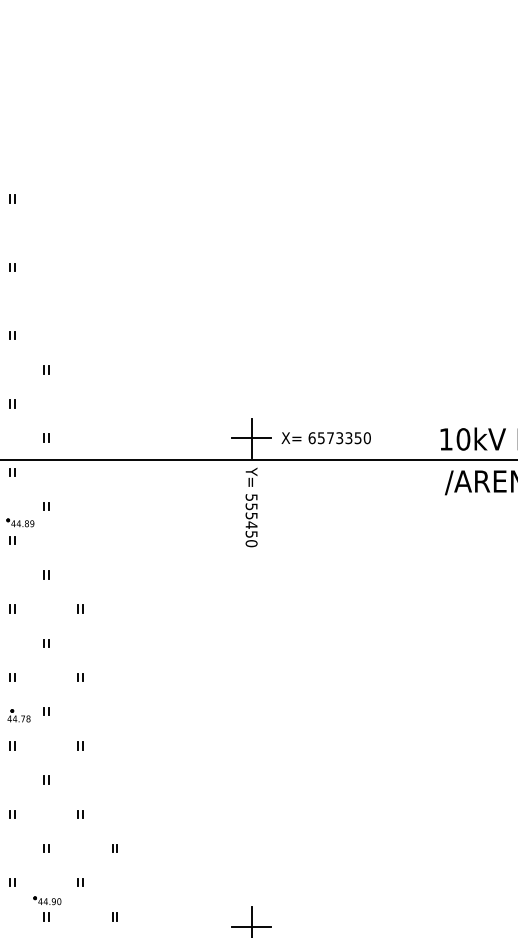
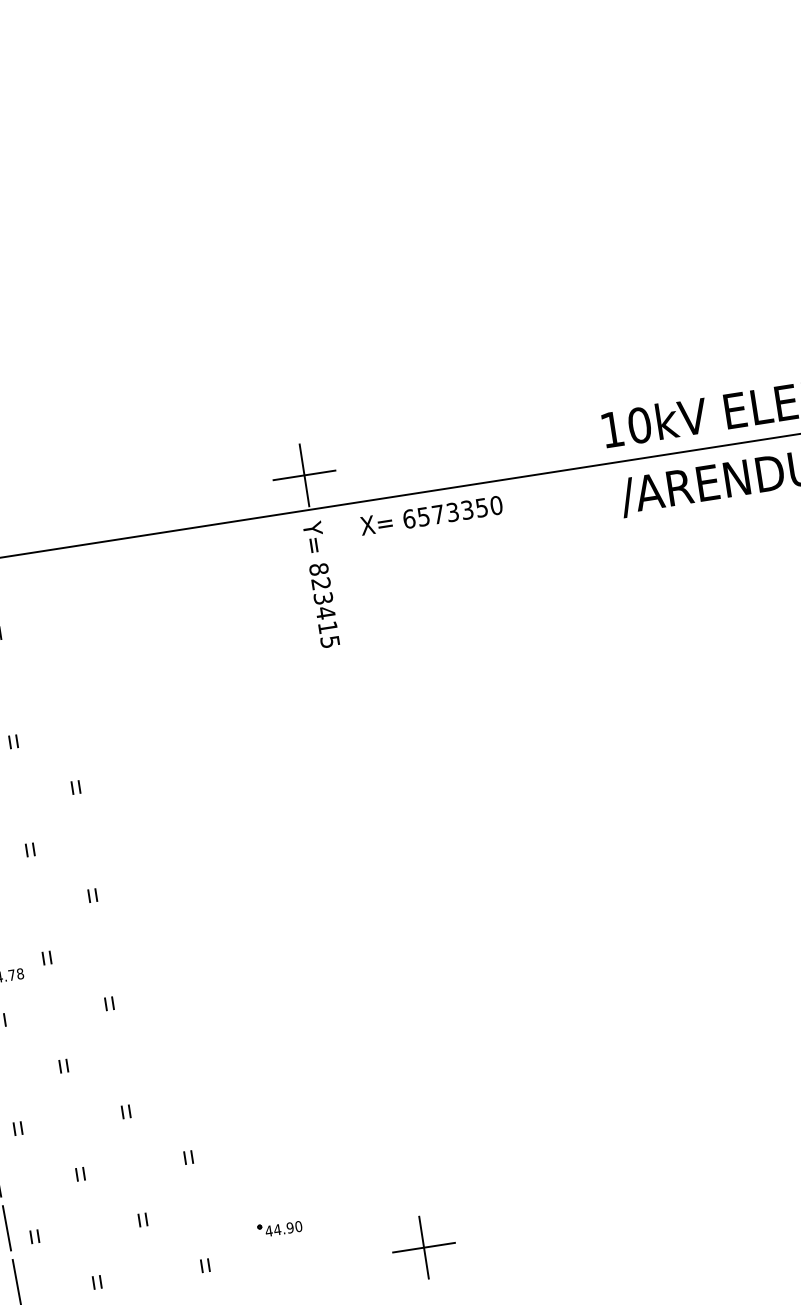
text: (325, 438) -> (430, 516), moved
text: (251, 520) -> (324, 605), 555450 -> 823415
part: (47, 900) -> (279, 1227), moved

